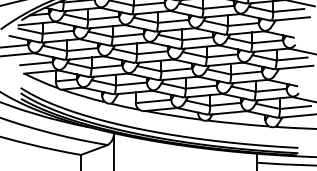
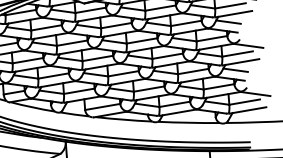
line: (285, 26) -> (228, 22), added
line: (288, 74) -> (235, 69), added

